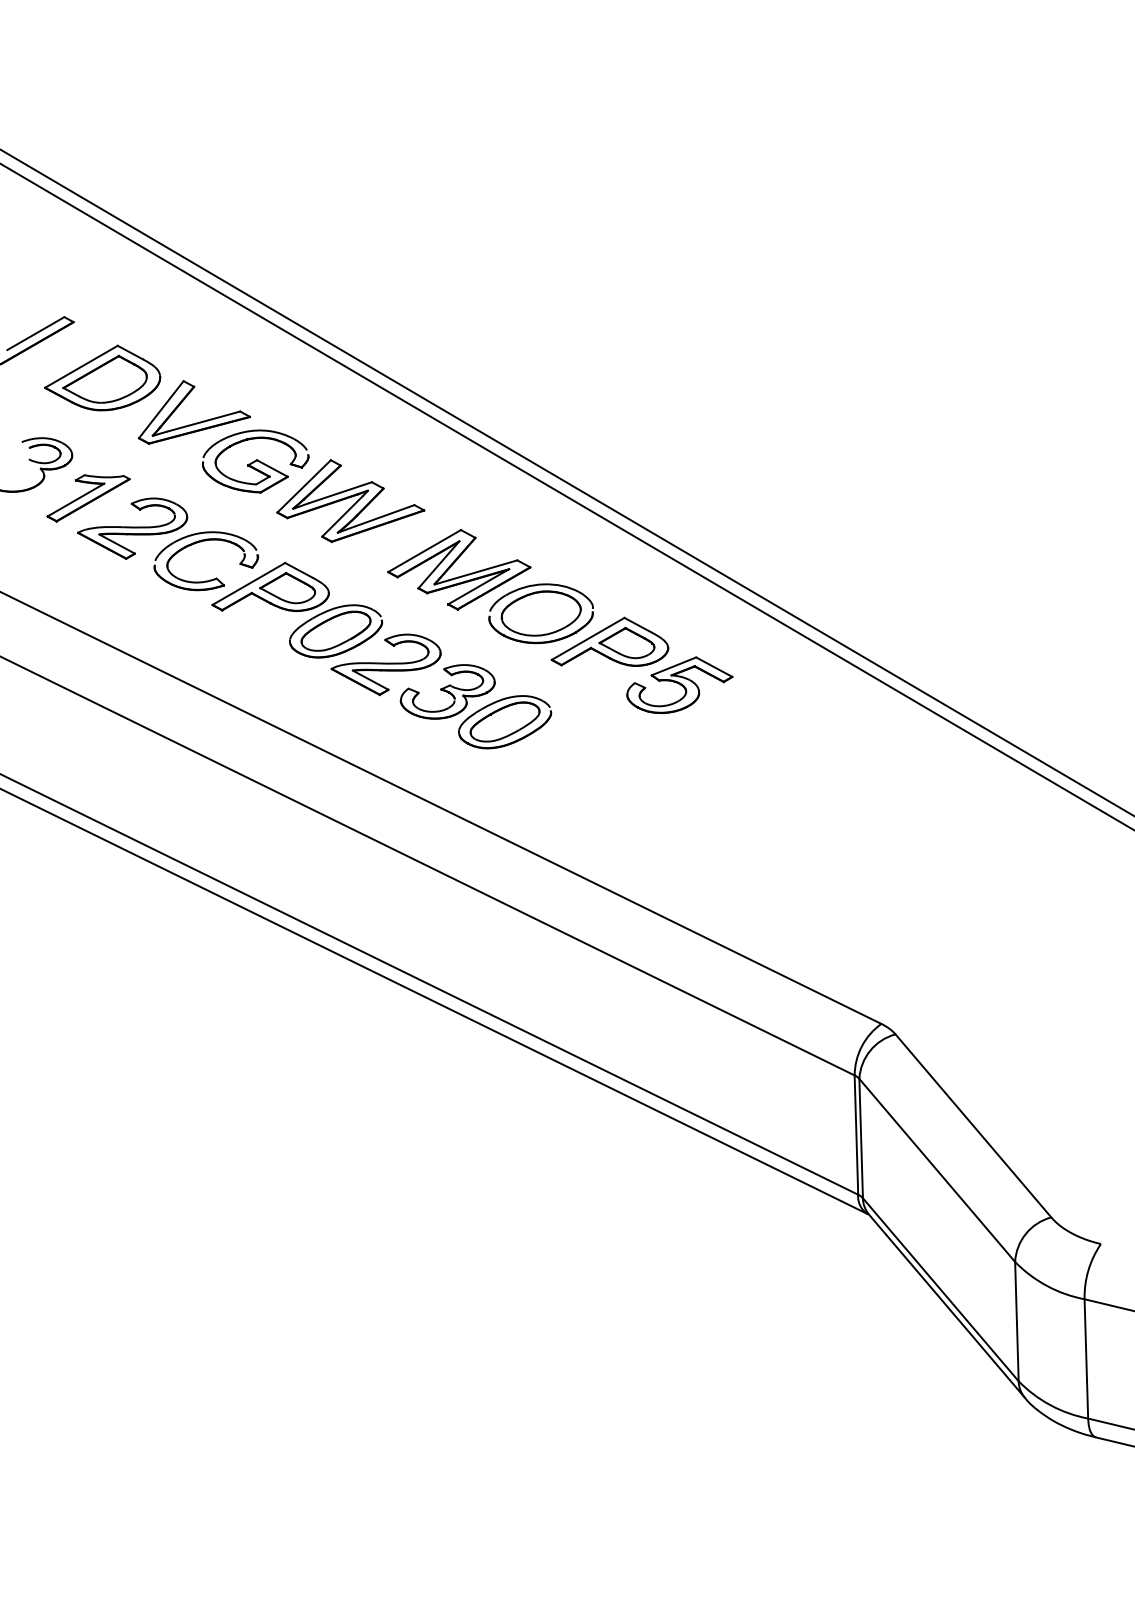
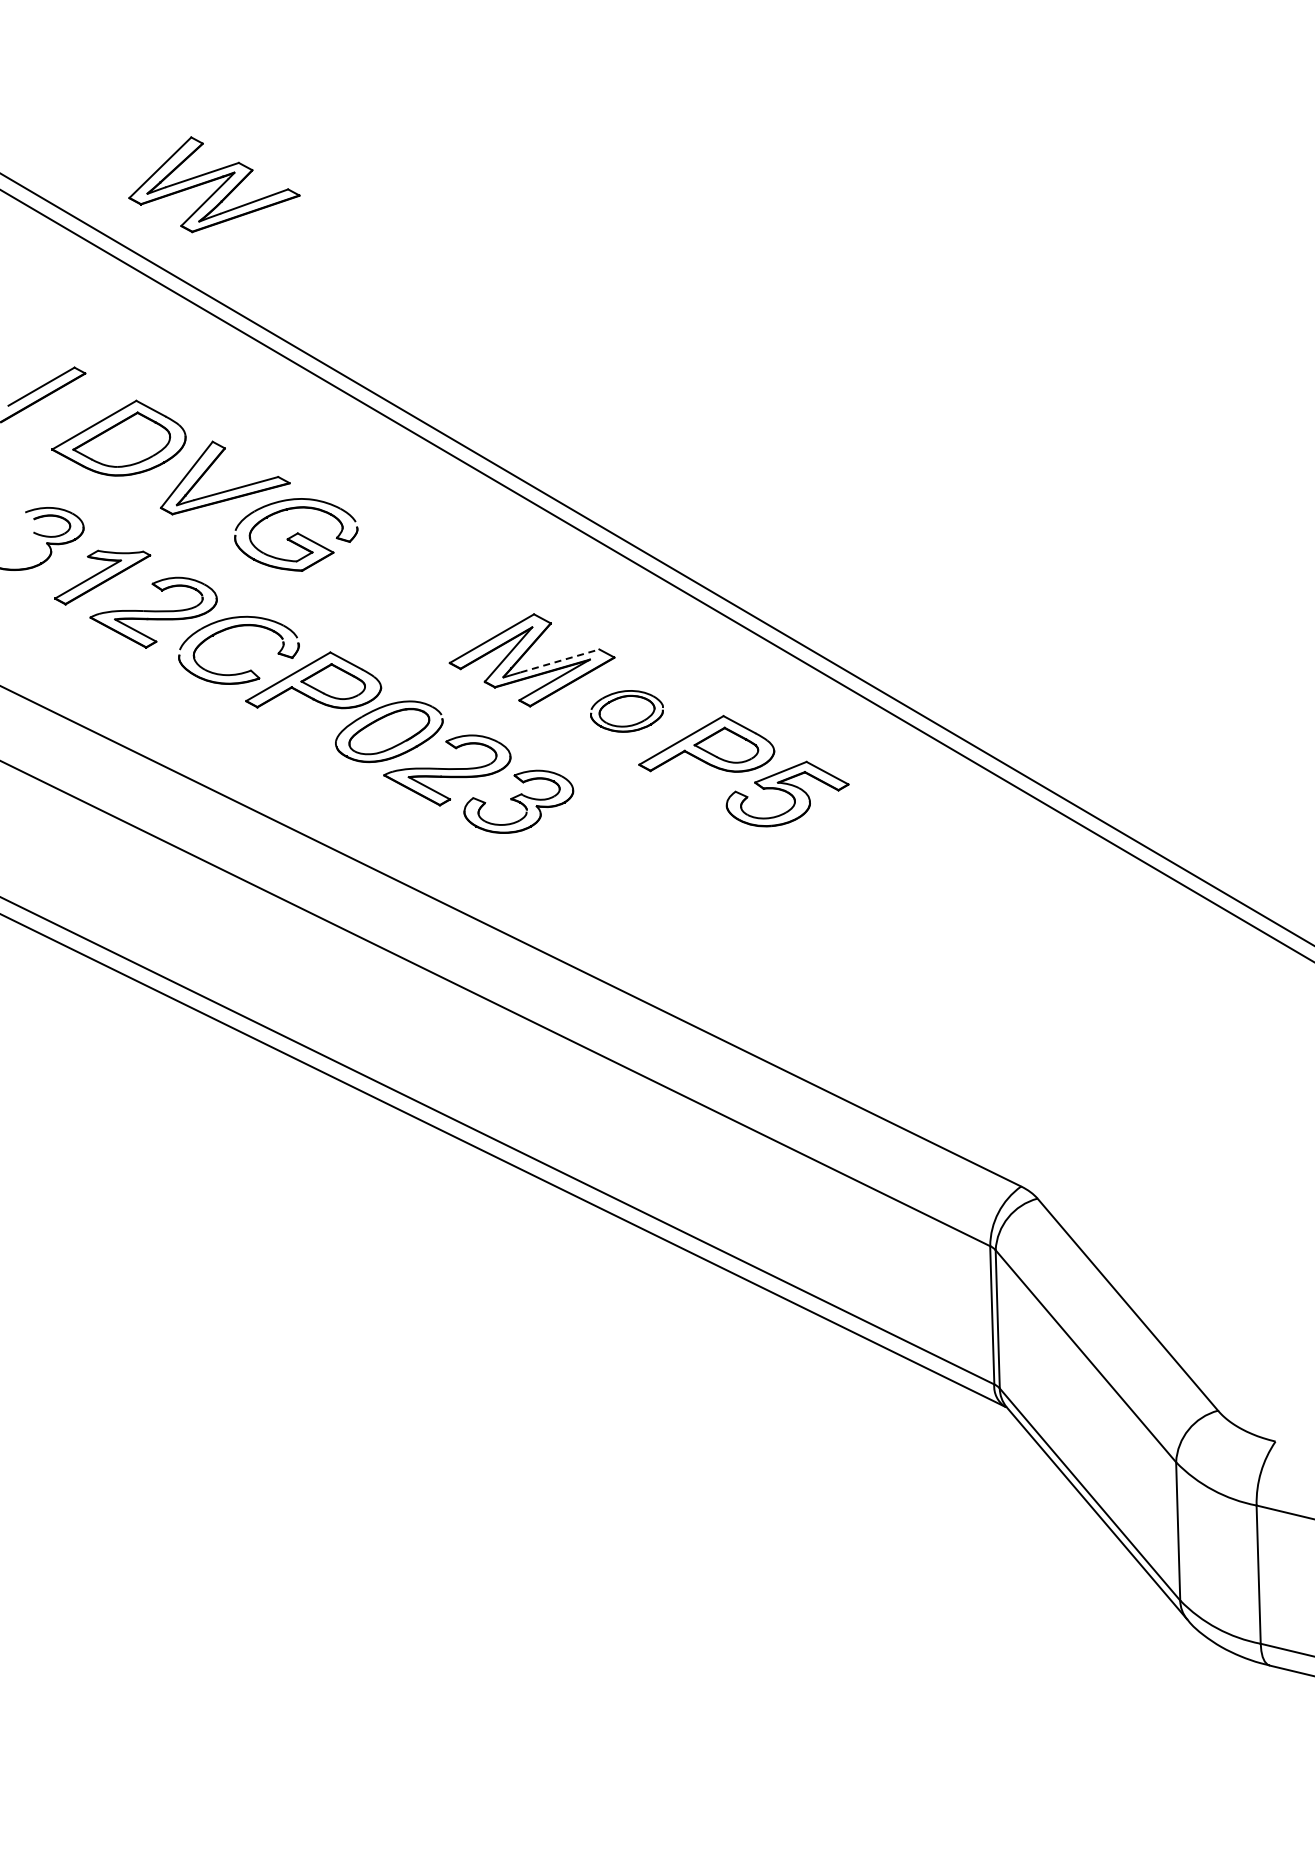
part: (350, 500) -> (214, 184), moved
line: (483, 569) -> (560, 660), solid -> dashed
part: (540, 613) -> (626, 711), size x0.6
part: (504, 721) -> (584, 836), removed

